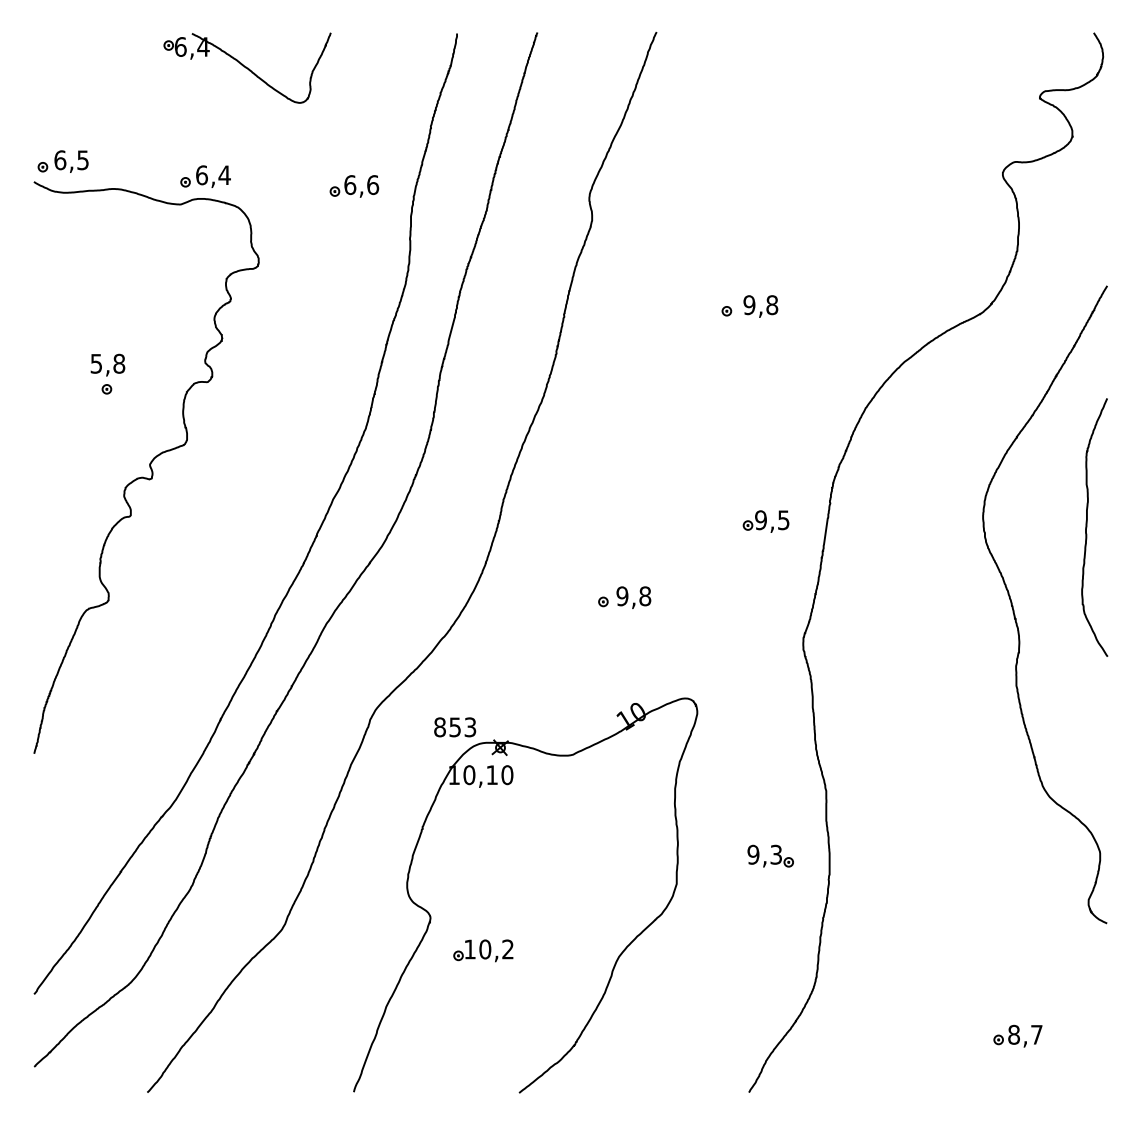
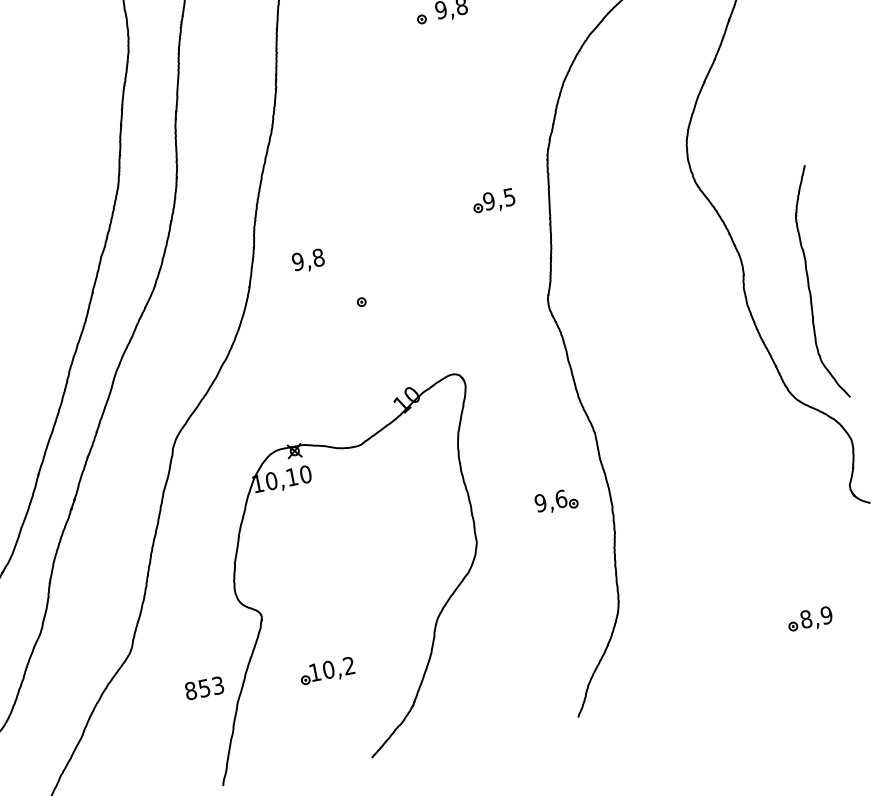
curve: (1087, 527) -> (809, 284), moved
text: (633, 597) -> (308, 260), moved
text: (455, 727) -> (204, 688), moved
text: (776, 854) -> (561, 498), 9,3 -> 9,6
part: (483, 950) -> (327, 671), moved
text: (1036, 1034) -> (826, 615), 8,7 -> 8,9

